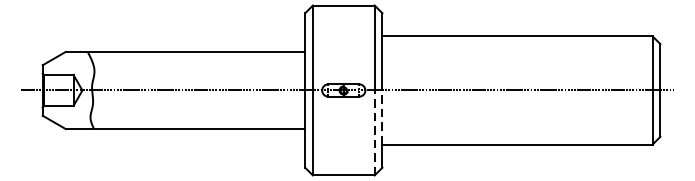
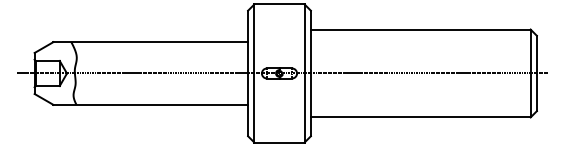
line: (381, 117) -> (310, 95), dashed -> solid
line: (374, 133) -> (304, 108), dashed -> solid

